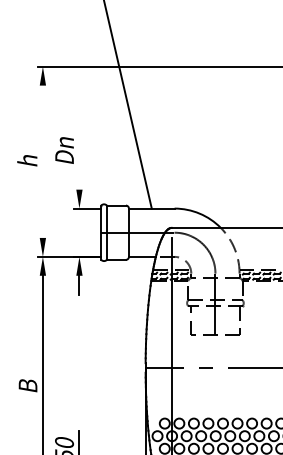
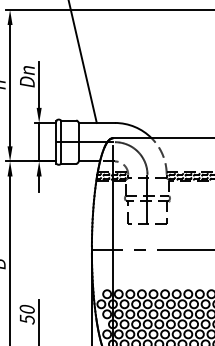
line: (79, 160) -> (39, 84), added
line: (42, 161) -> (9, 85), added
line: (79, 232) -> (39, 142), added

